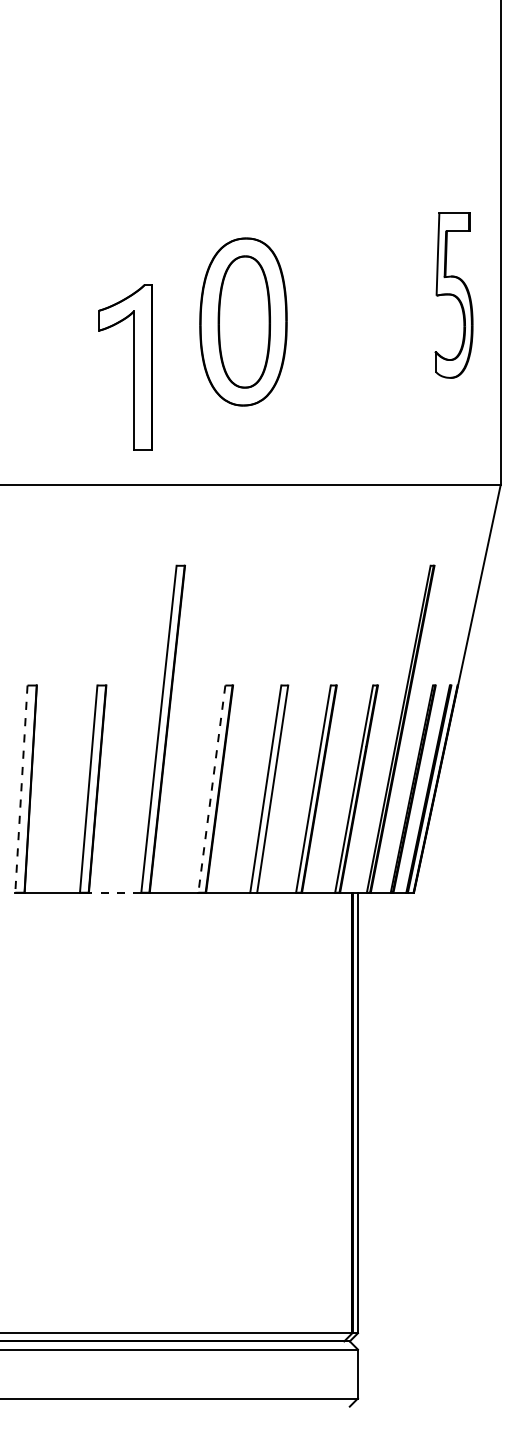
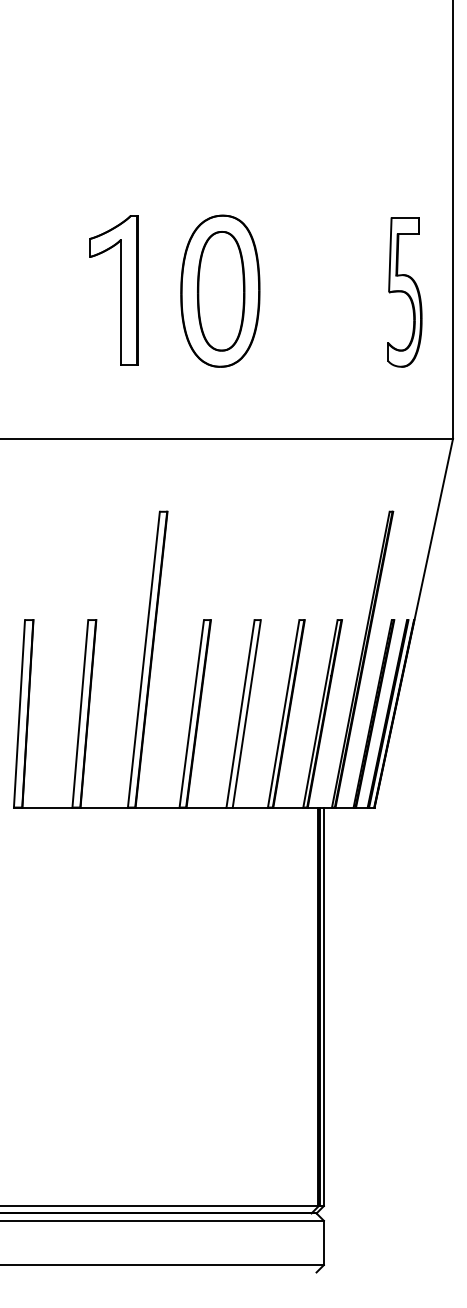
part: (453, 295) -> (404, 292), moved
part: (133, 367) -> (120, 290), moved
line: (21, 788) -> (19, 713), dashed -> solid
line: (211, 788) -> (191, 713), dashed -> solid
line: (115, 892) -> (104, 807), dashed -> solid

